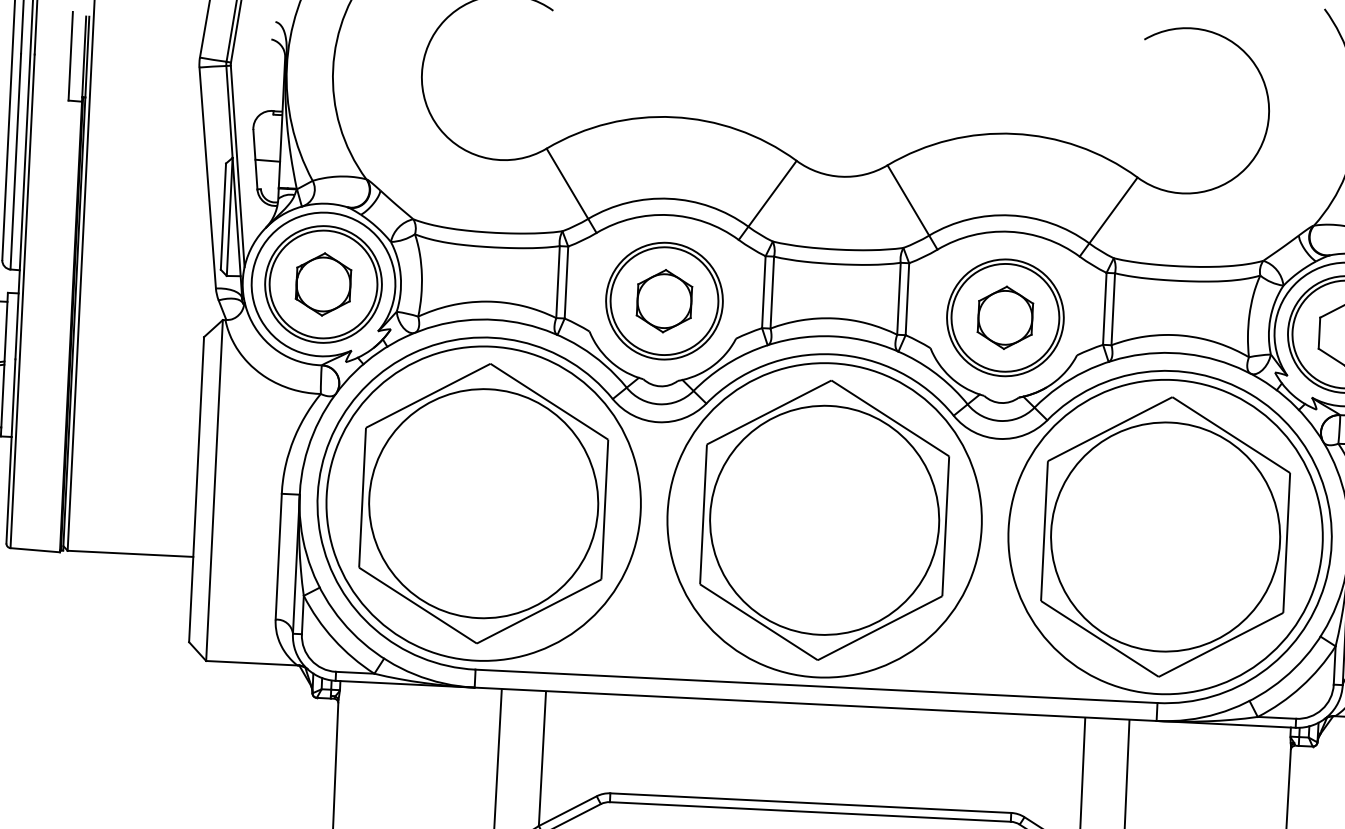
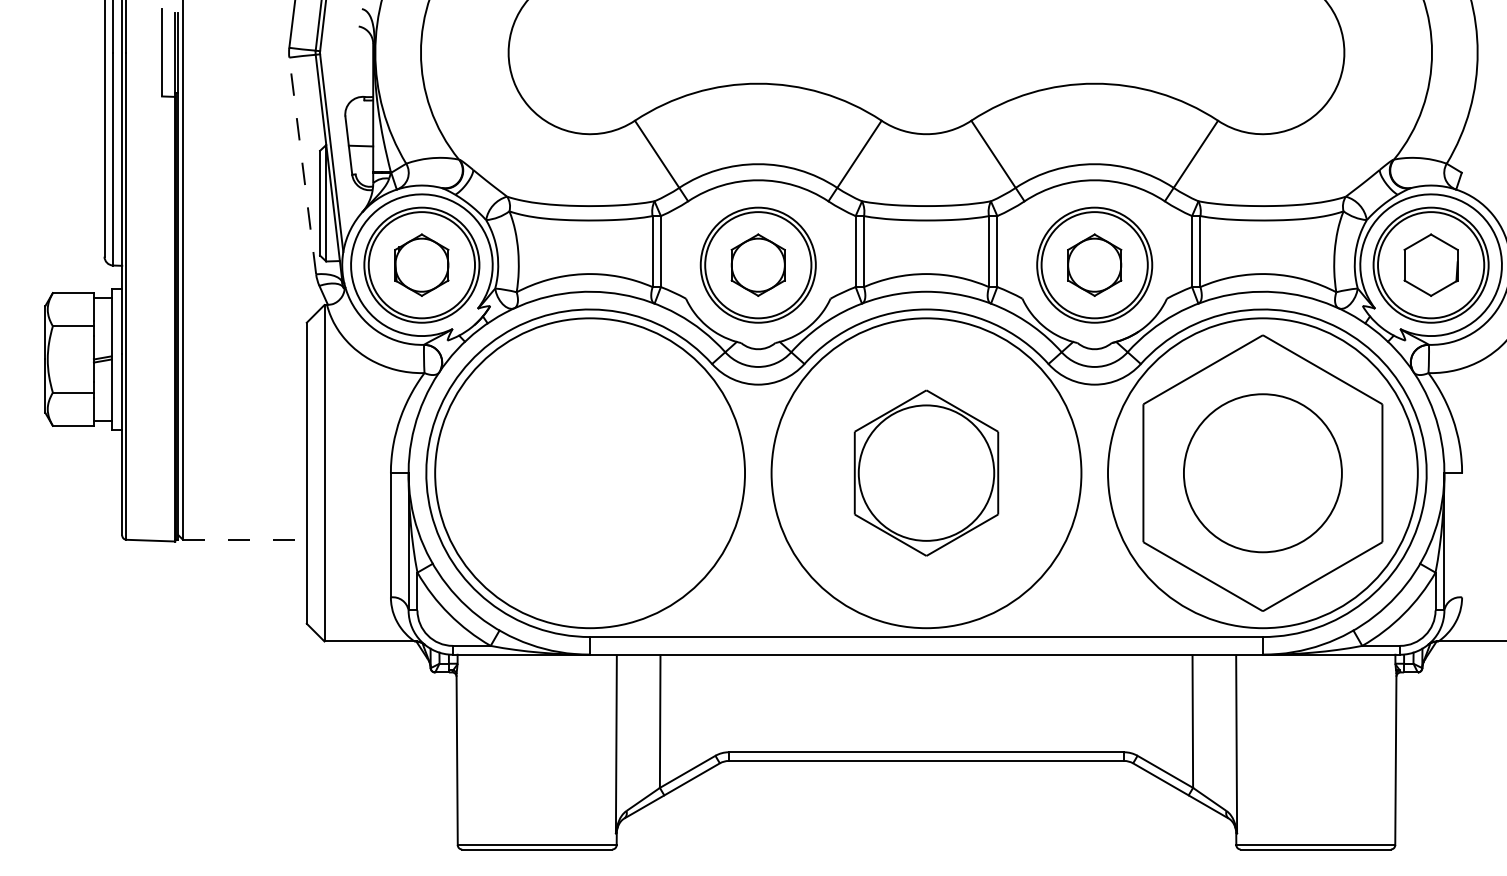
line: (207, 177) -> (302, 165), solid -> dashed
part: (483, 502) -> (589, 472), removed
part: (824, 519) -> (926, 472), size x0.6
circle: (1165, 537) -> (1262, 473), size x0.7
line: (130, 553) -> (244, 539), solid -> dashed

